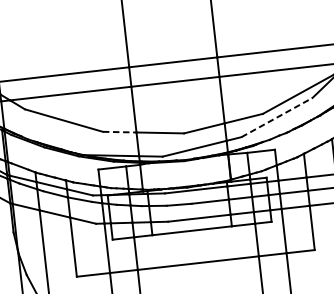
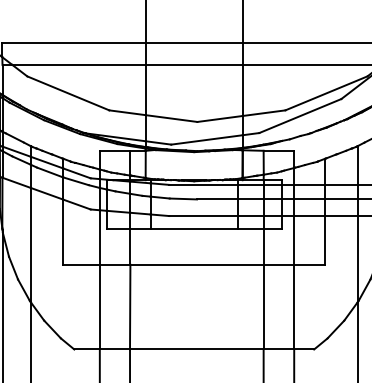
line: (277, 117) -> (300, 115), dashed -> solid
line: (120, 131) -> (128, 112), dashed -> solid

